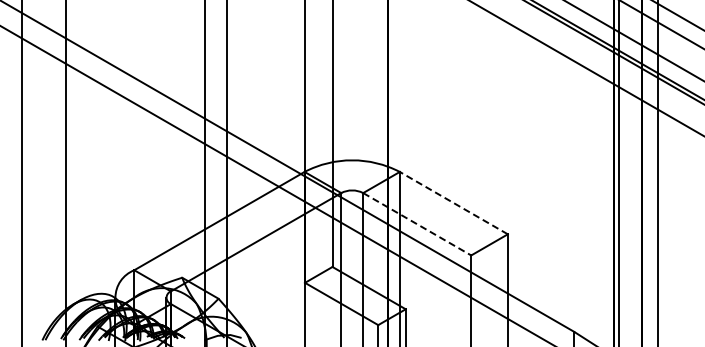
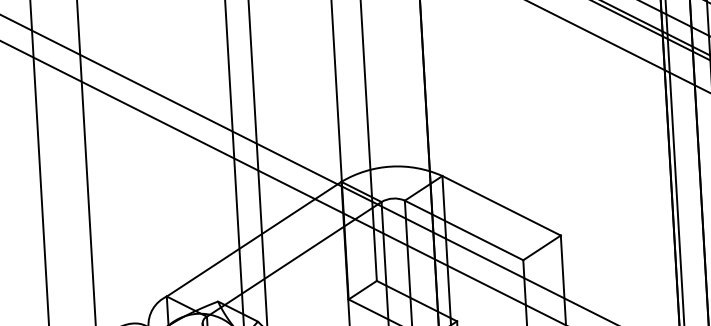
line: (453, 202) -> (501, 205), dashed -> solid
line: (417, 224) -> (464, 230), dashed -> solid

